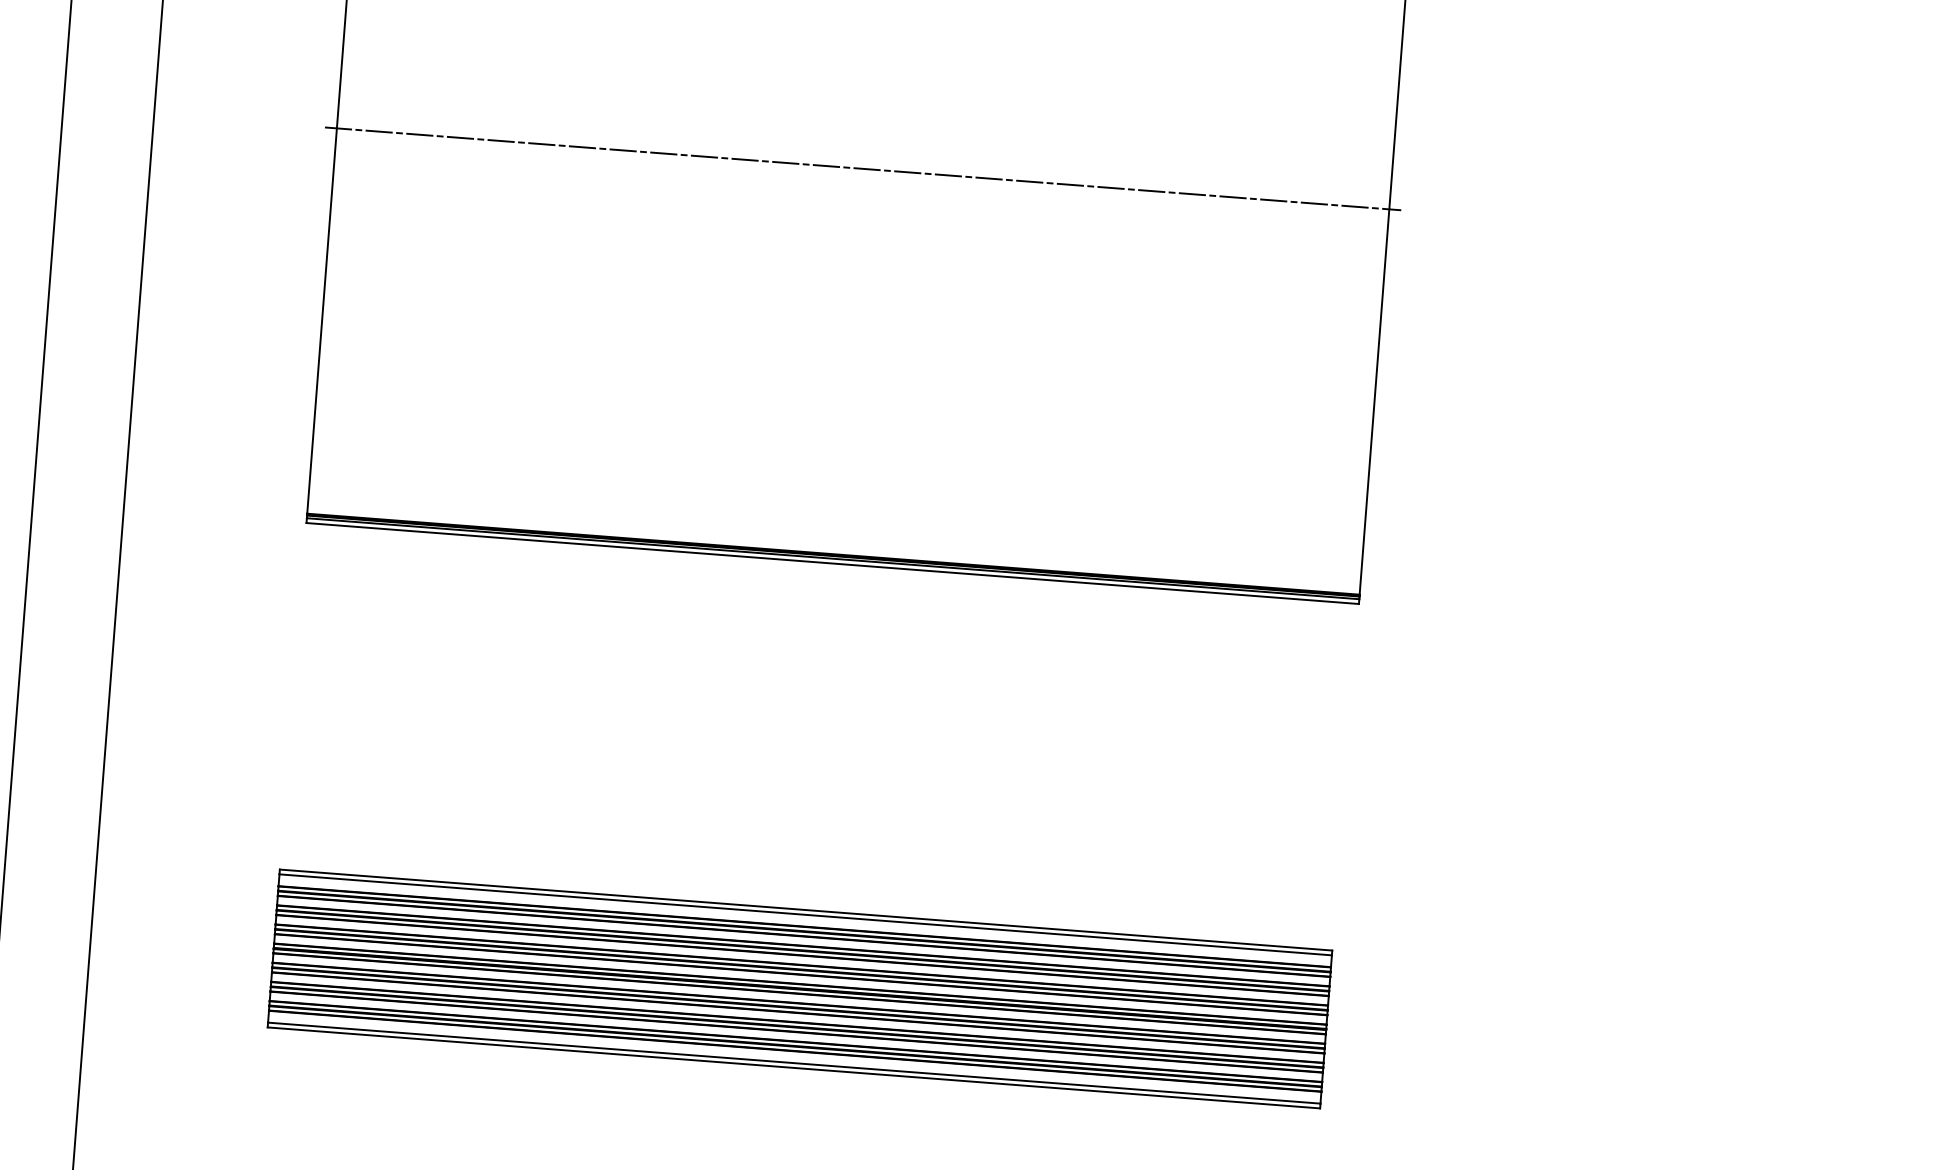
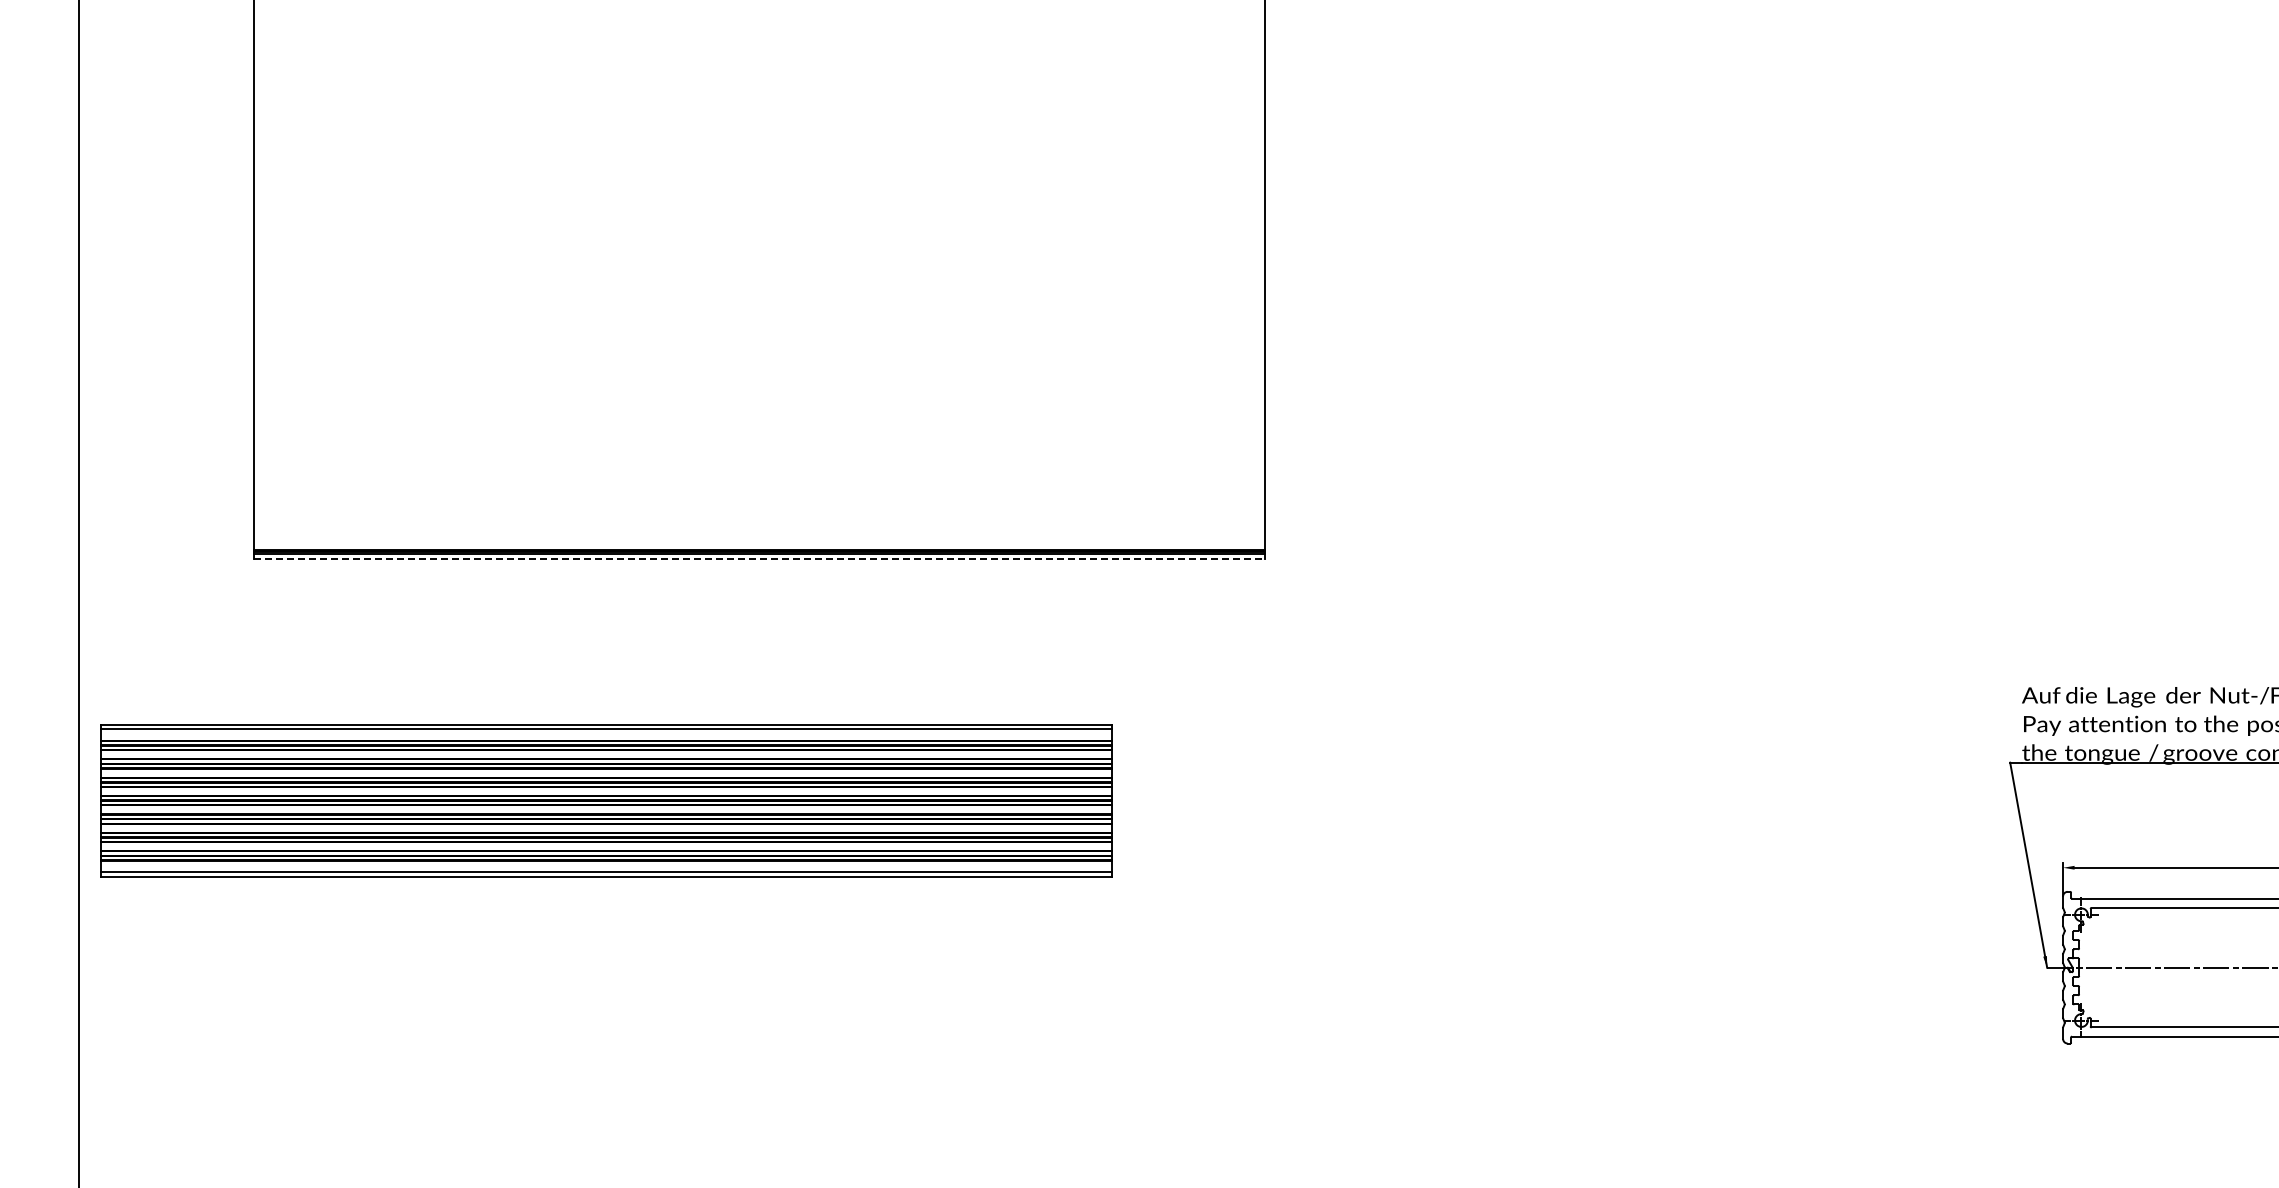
line: (862, 168) -> (759, 179), removed
line: (832, 563) -> (759, 558), solid -> dashed
part: (799, 988) -> (606, 800), moved

